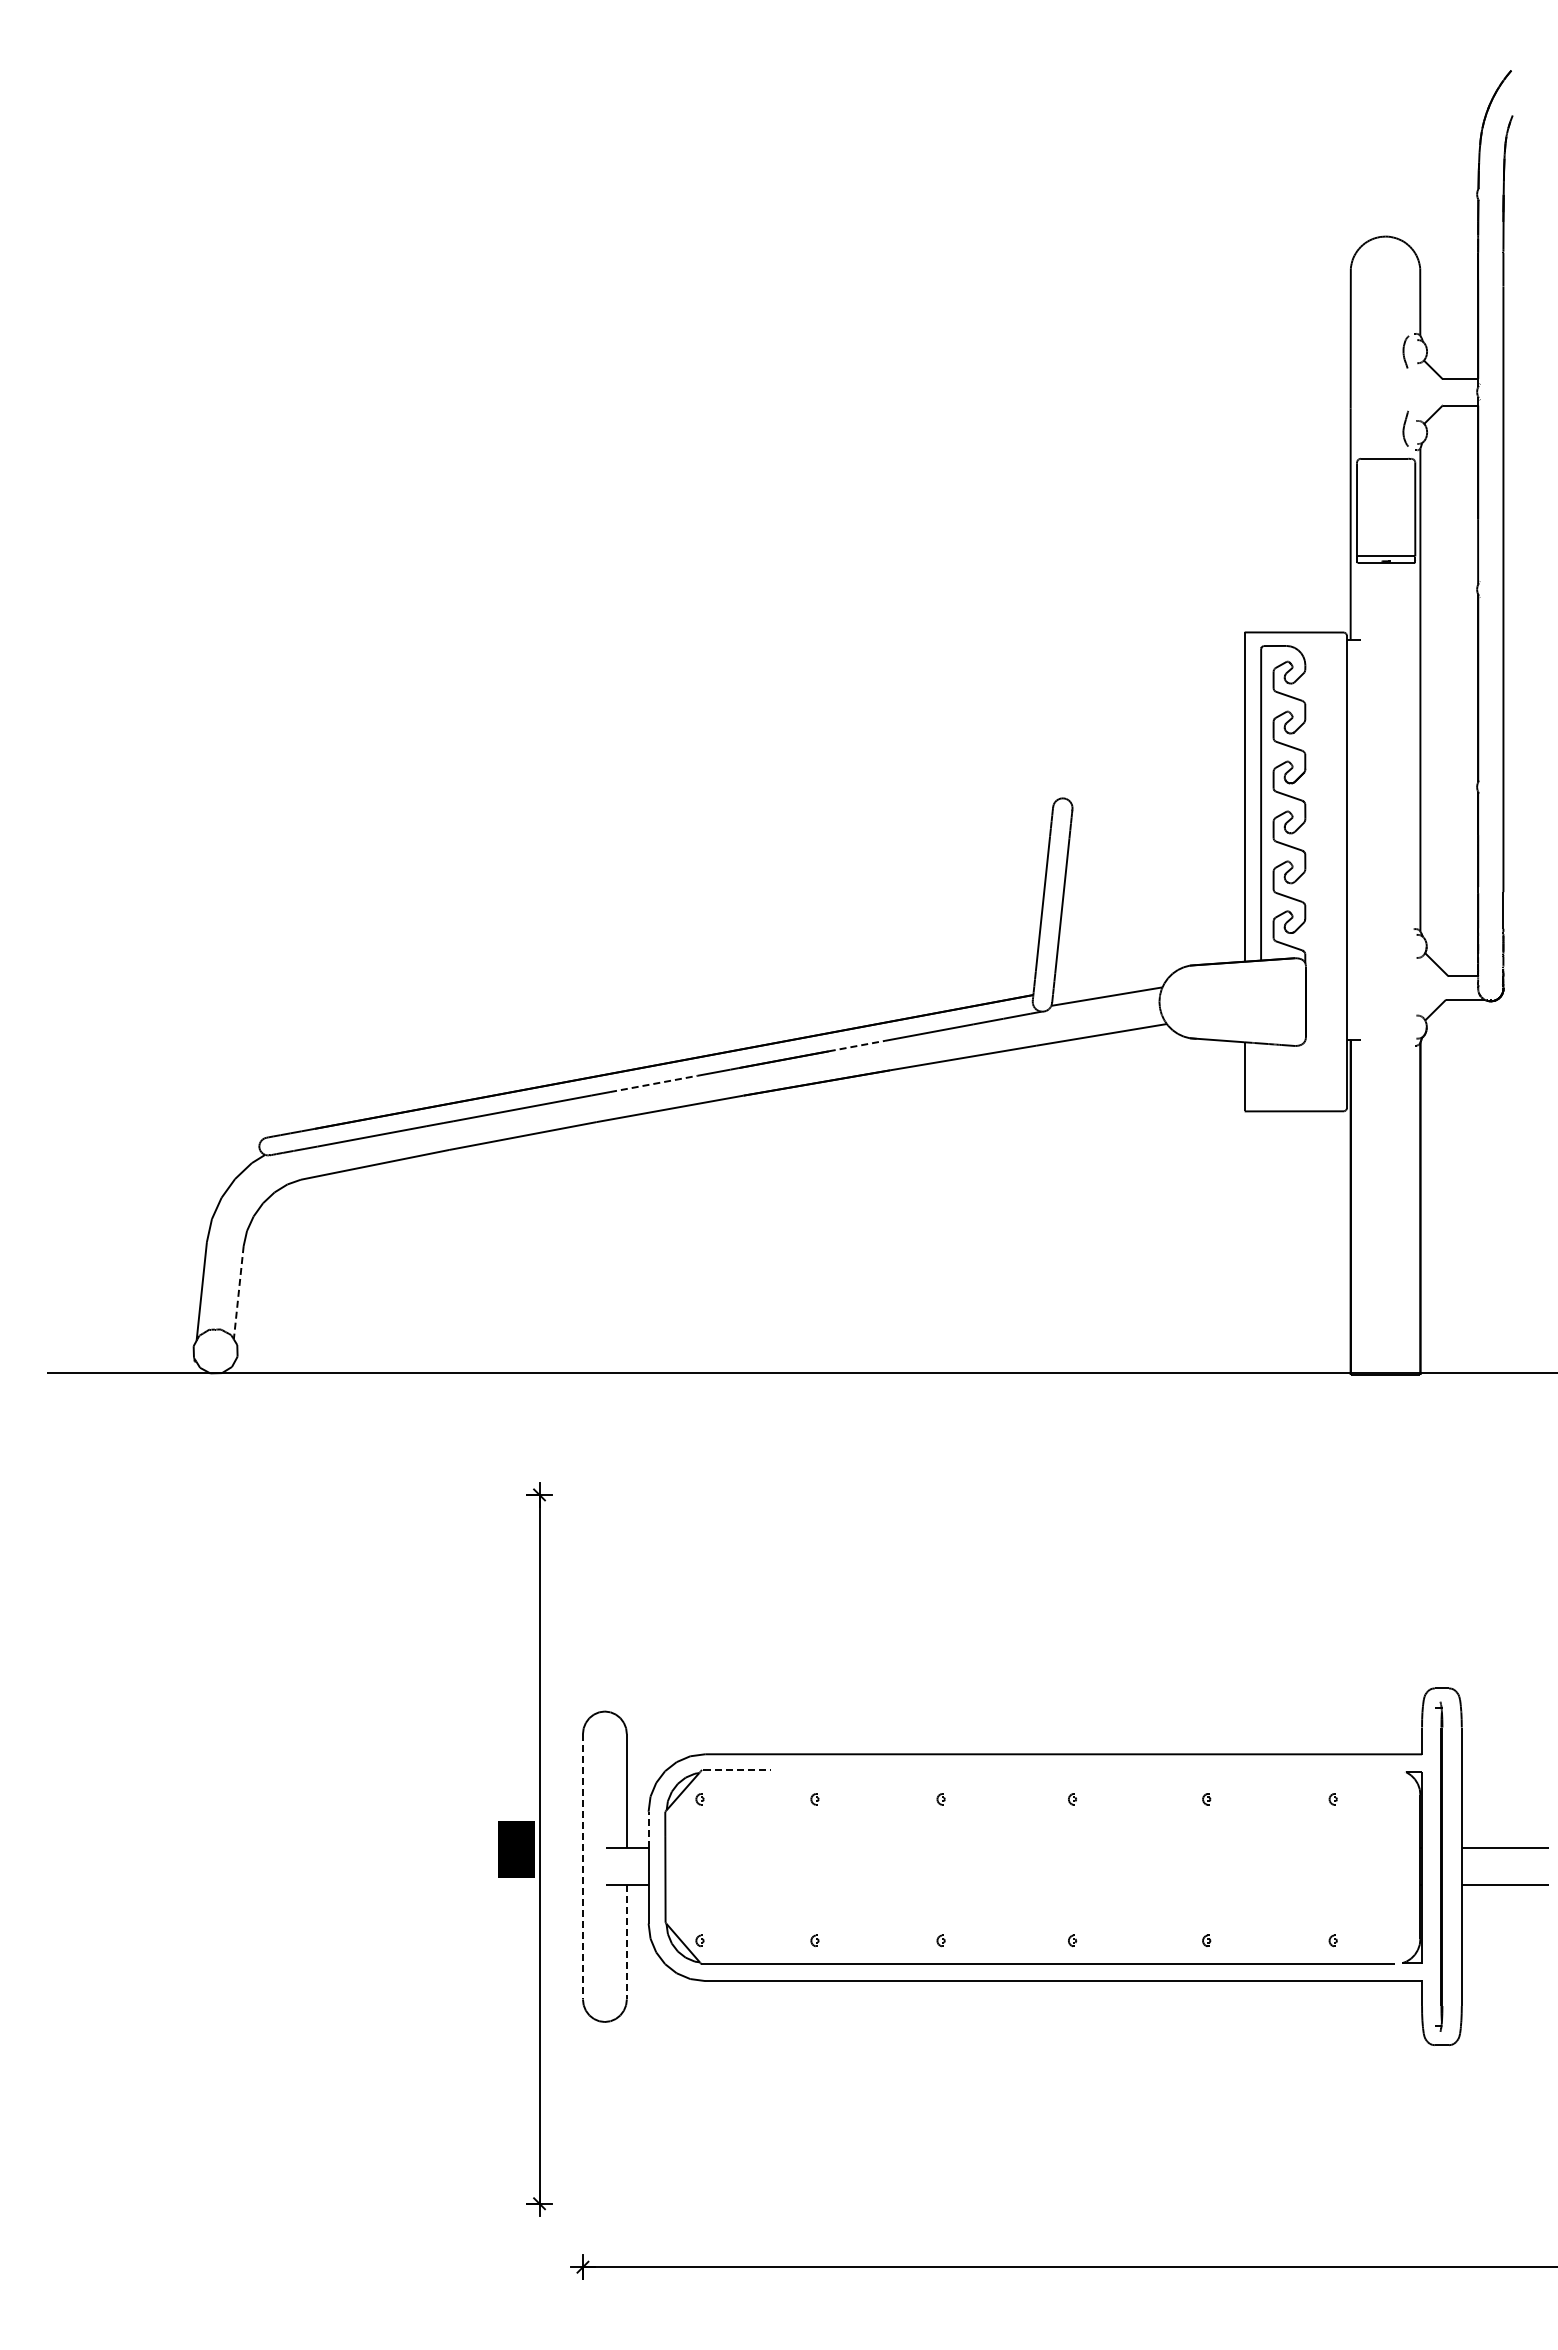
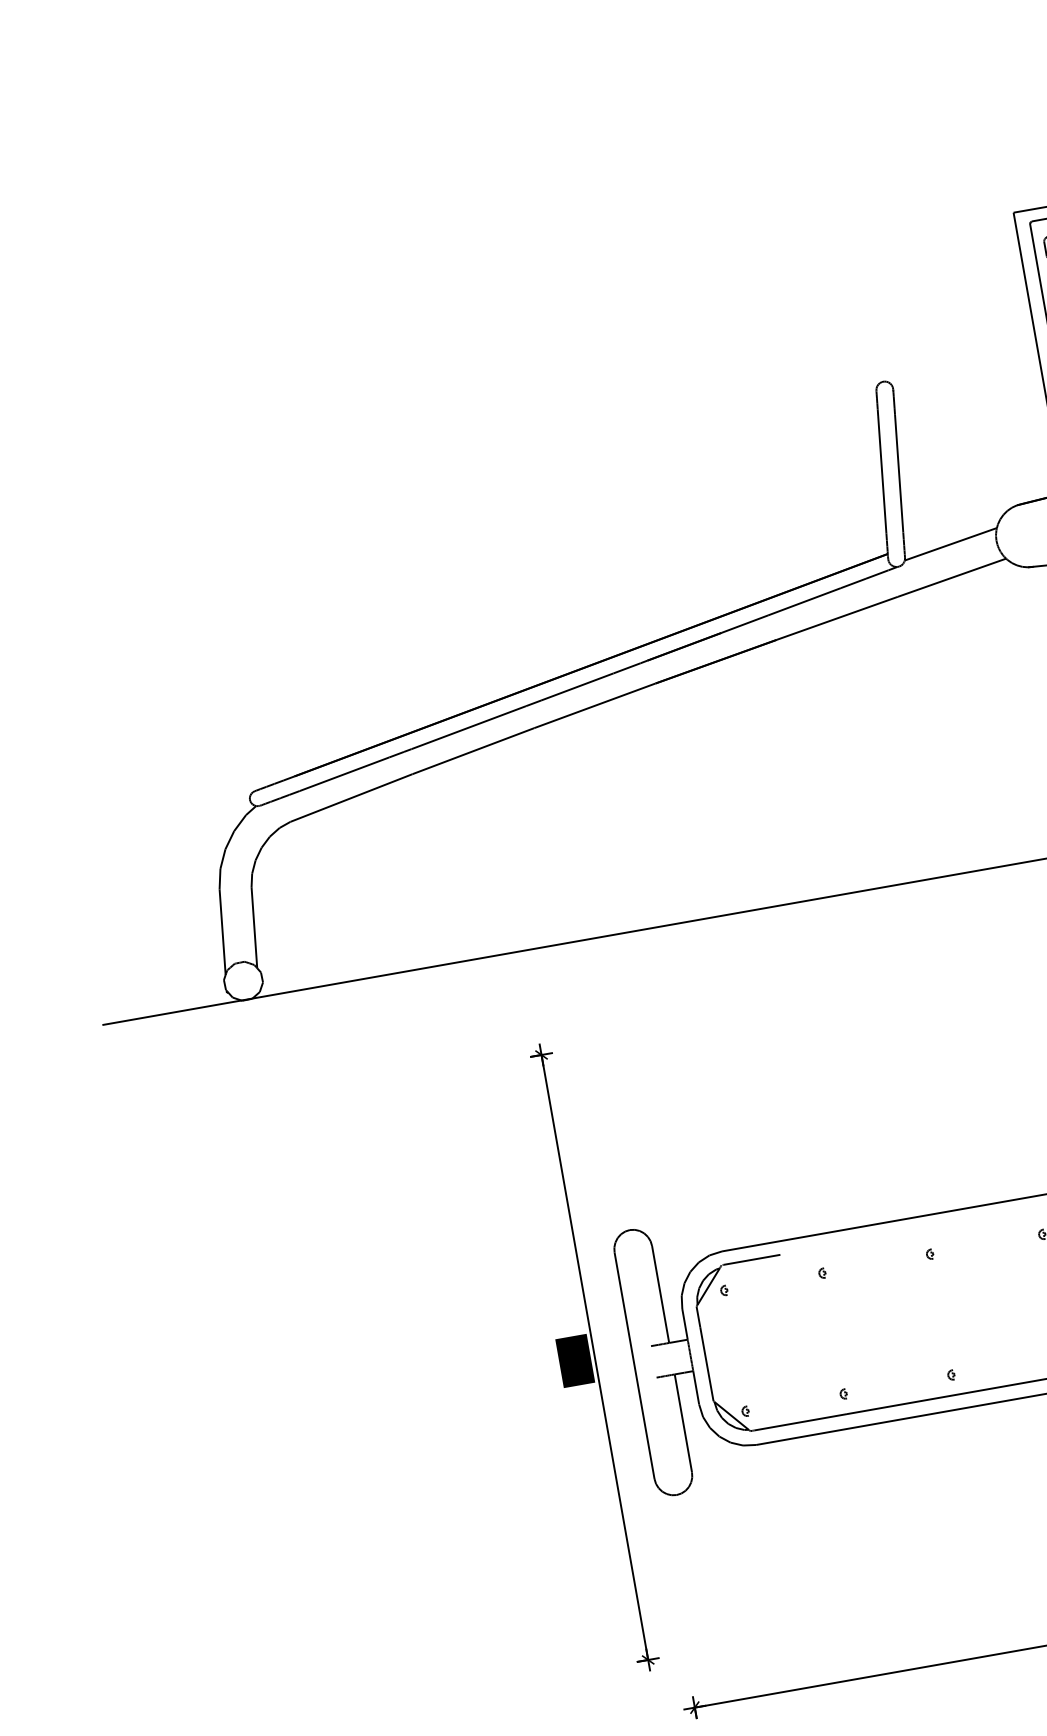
line: (856, 1046) -> (744, 624), dashed -> solid
line: (653, 1083) -> (576, 686), dashed -> solid
line: (238, 1292) -> (254, 927), dashed -> solid
line: (738, 1769) -> (752, 1259), dashed -> solid
line: (648, 1829) -> (684, 1324), dashed -> solid
line: (582, 1866) -> (634, 1365), dashed -> solid
line: (626, 1942) -> (683, 1423), dashed -> solid

